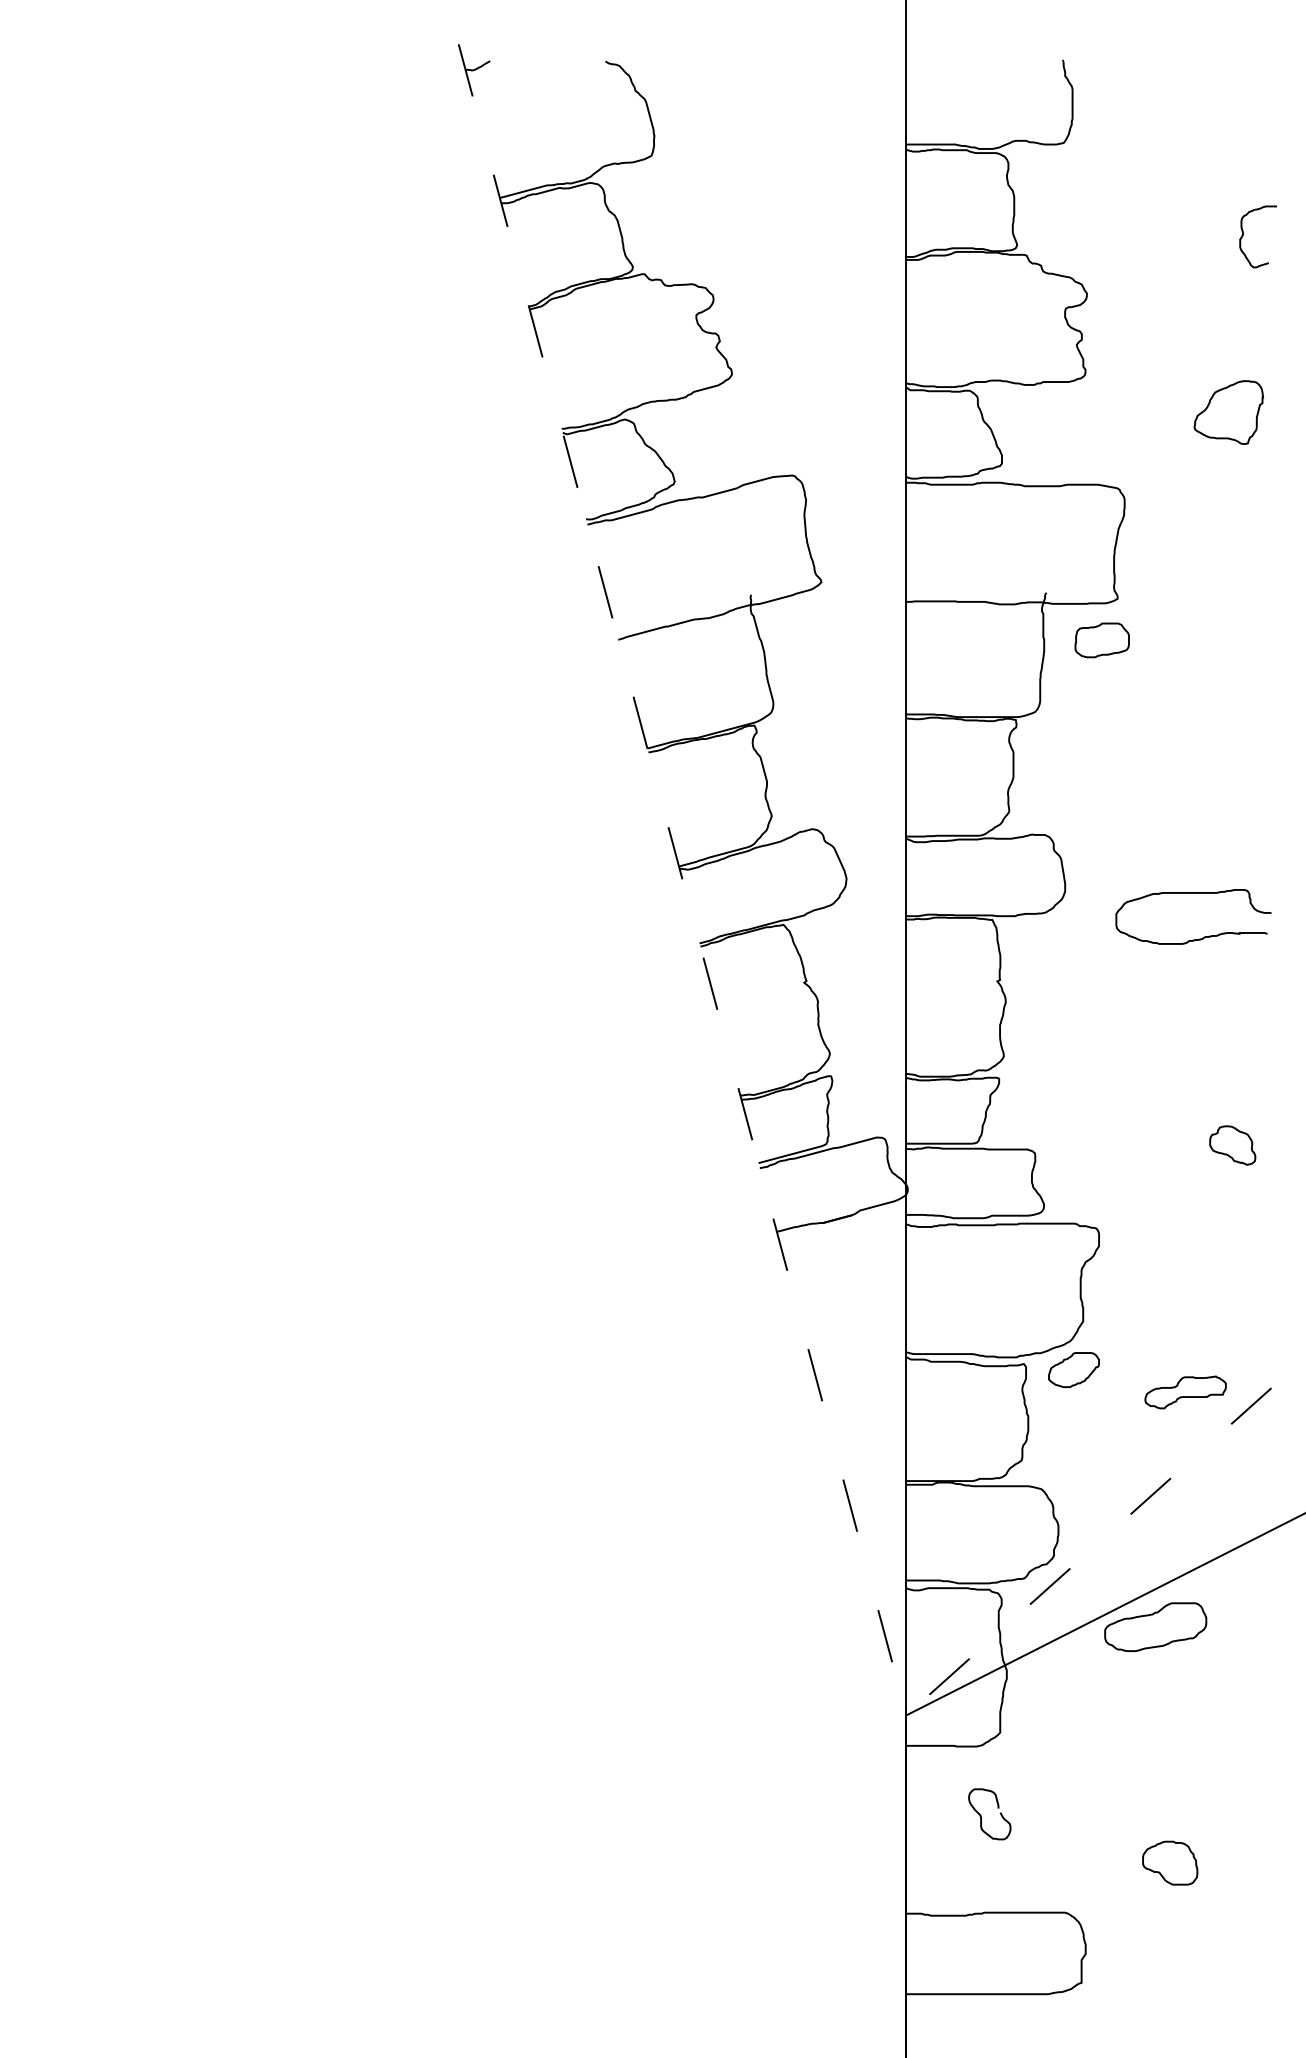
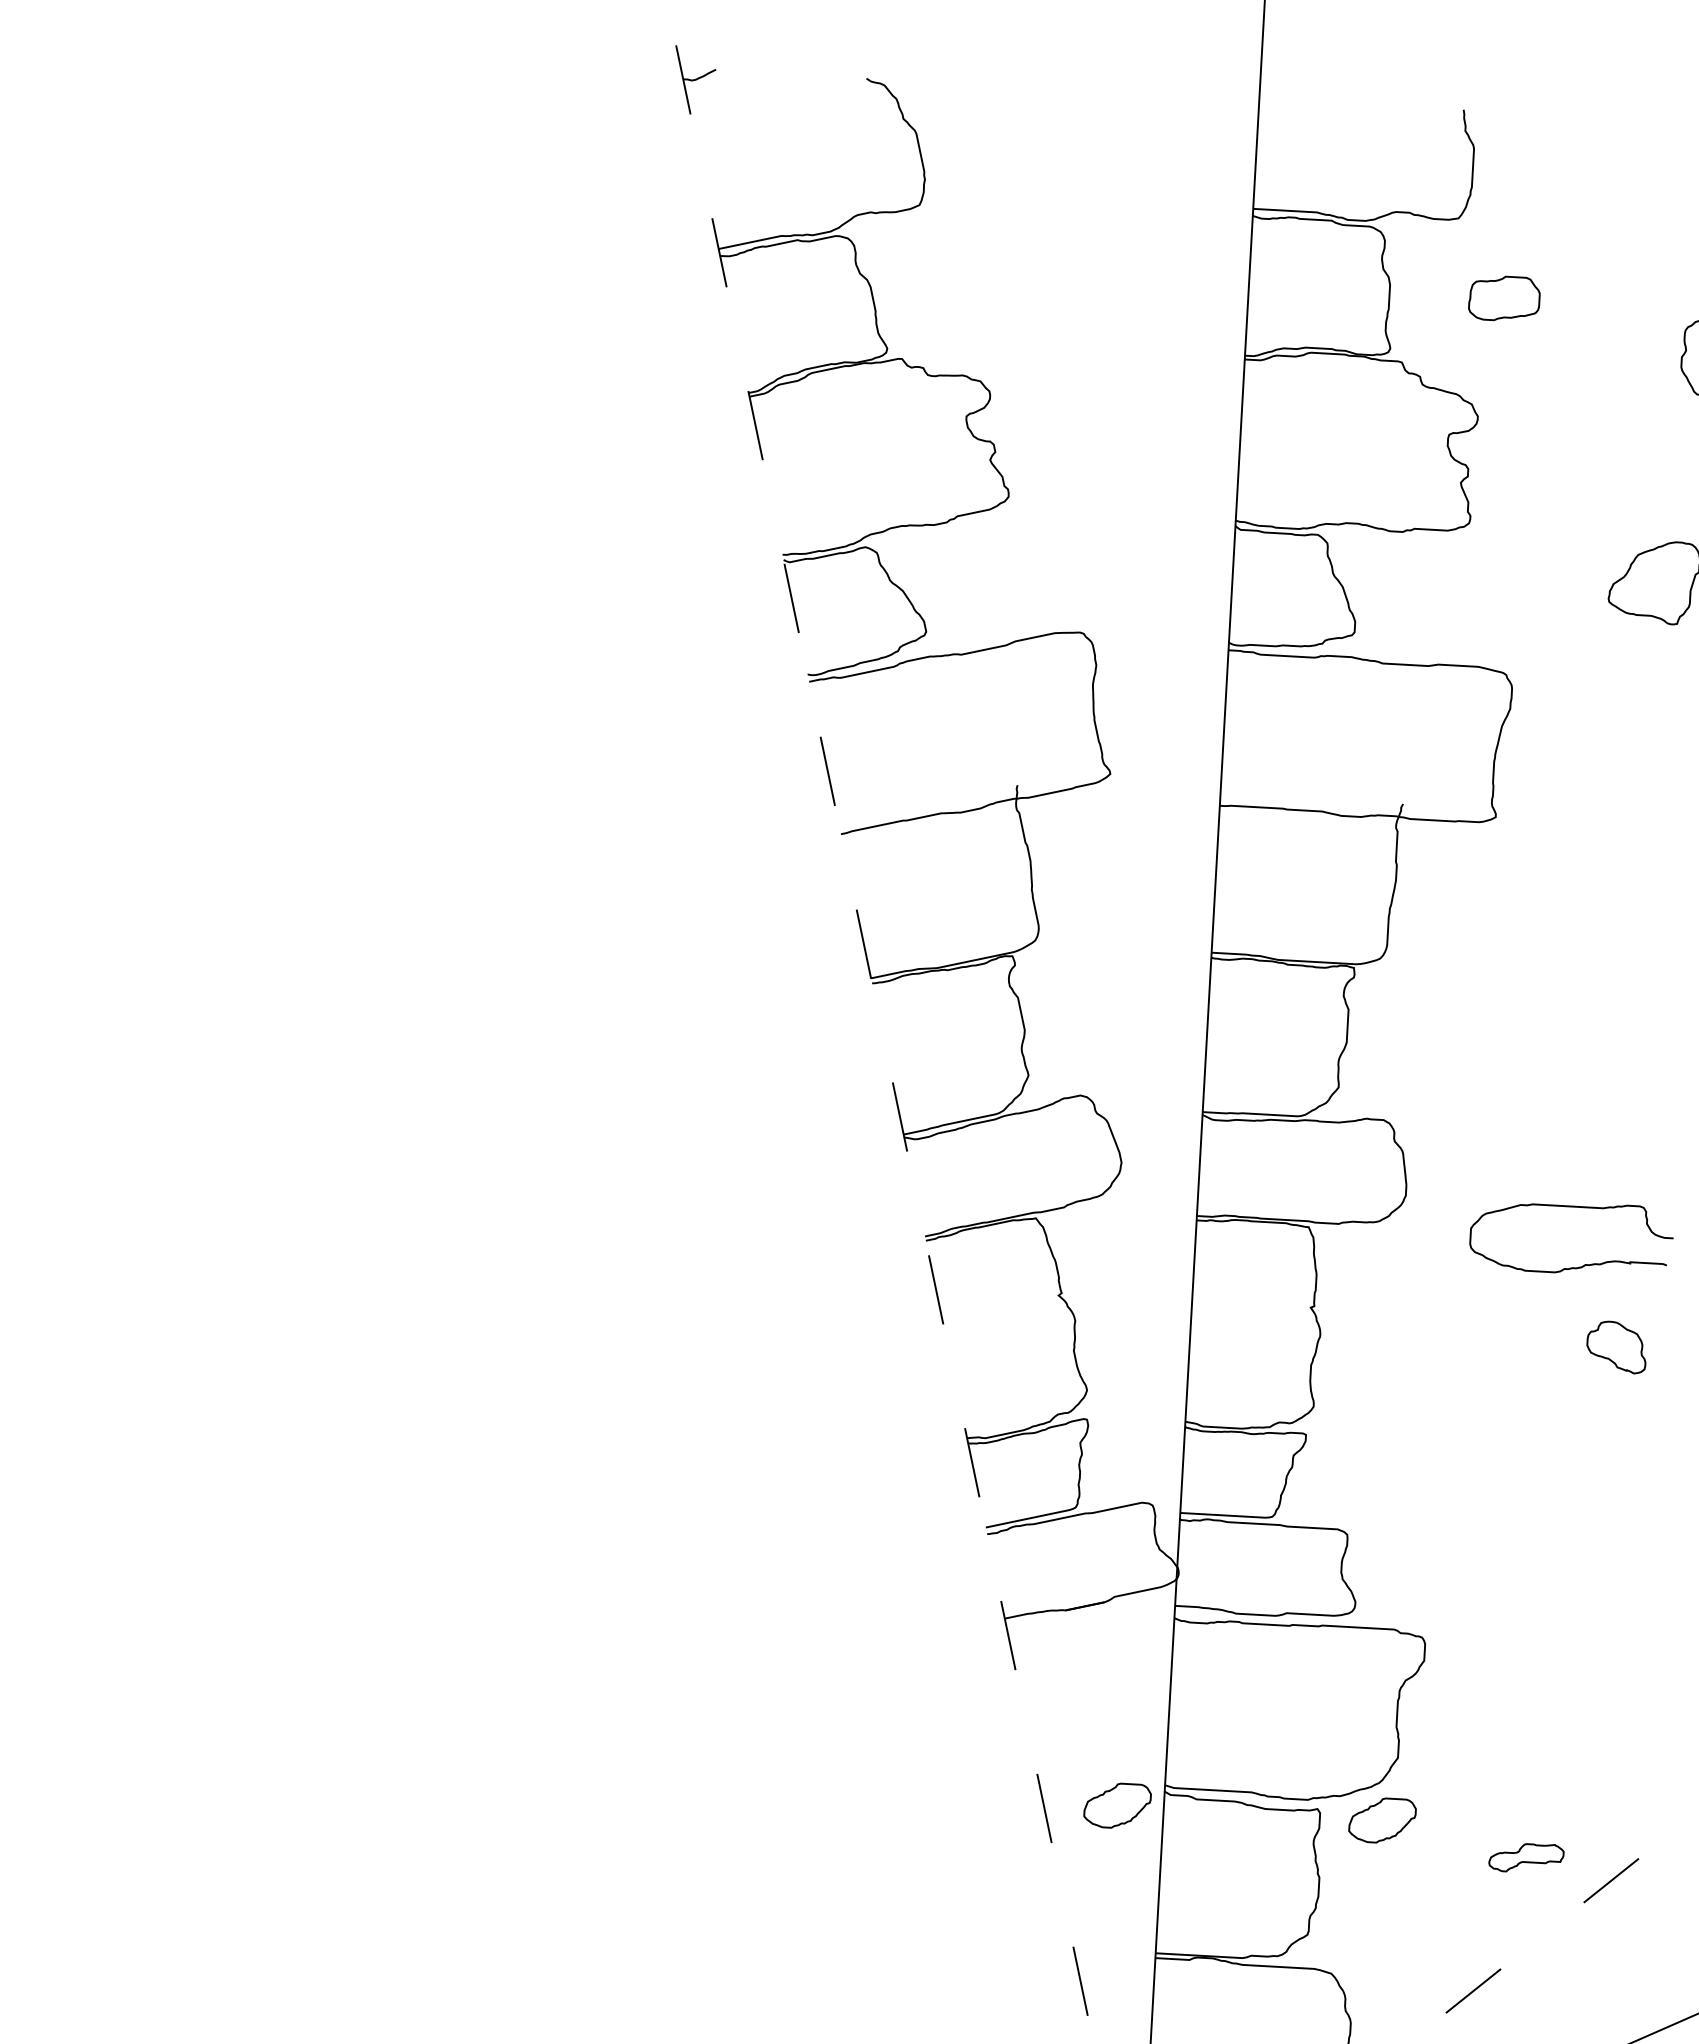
part: (1101, 640) -> (1503, 298), moved
part: (1232, 1145) -> (1616, 1347), moved
part: (870, 1369) -> (1116, 1805), added
part: (1185, 1392) -> (1526, 1858), size x0.7

